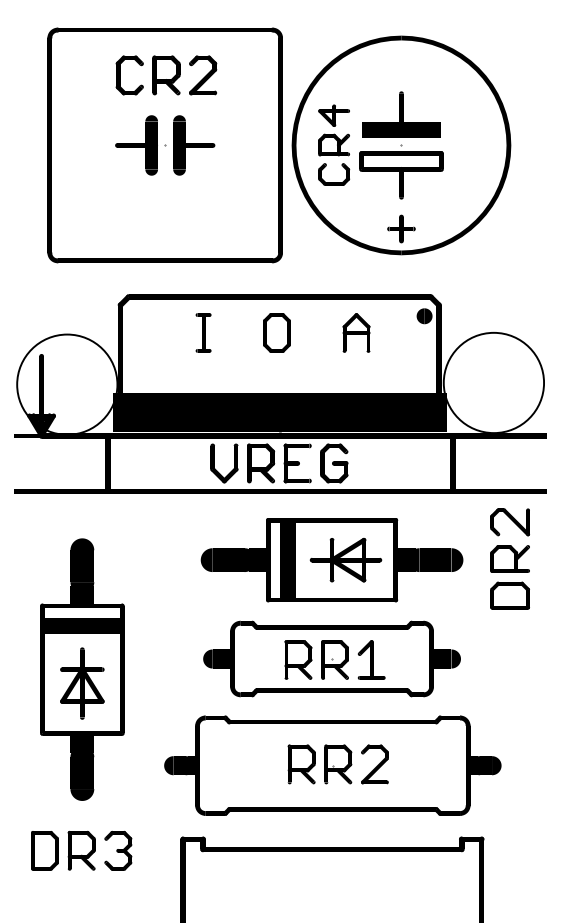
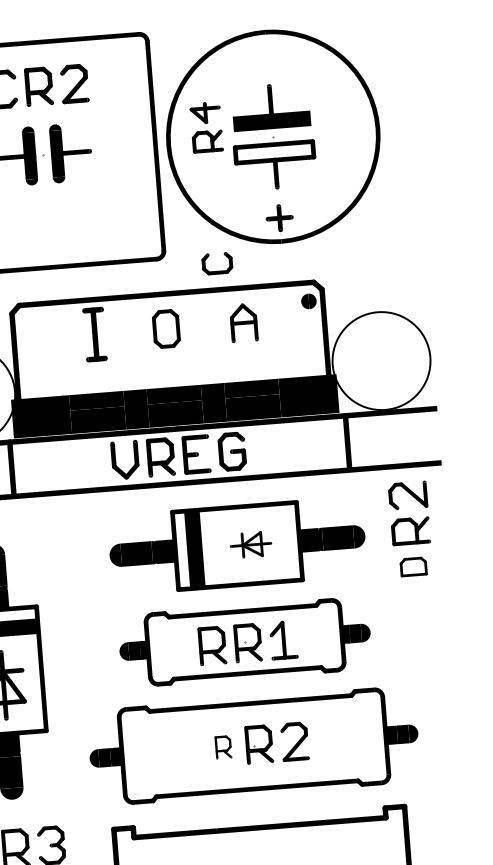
part: (334, 182) -> (218, 271), moved
part: (203, 332) -> (94, 334), size x1.4
part: (345, 559) -> (250, 544), size x0.6
part: (509, 595) -> (413, 566), size x0.7
part: (301, 764) -> (223, 747), size x0.6

